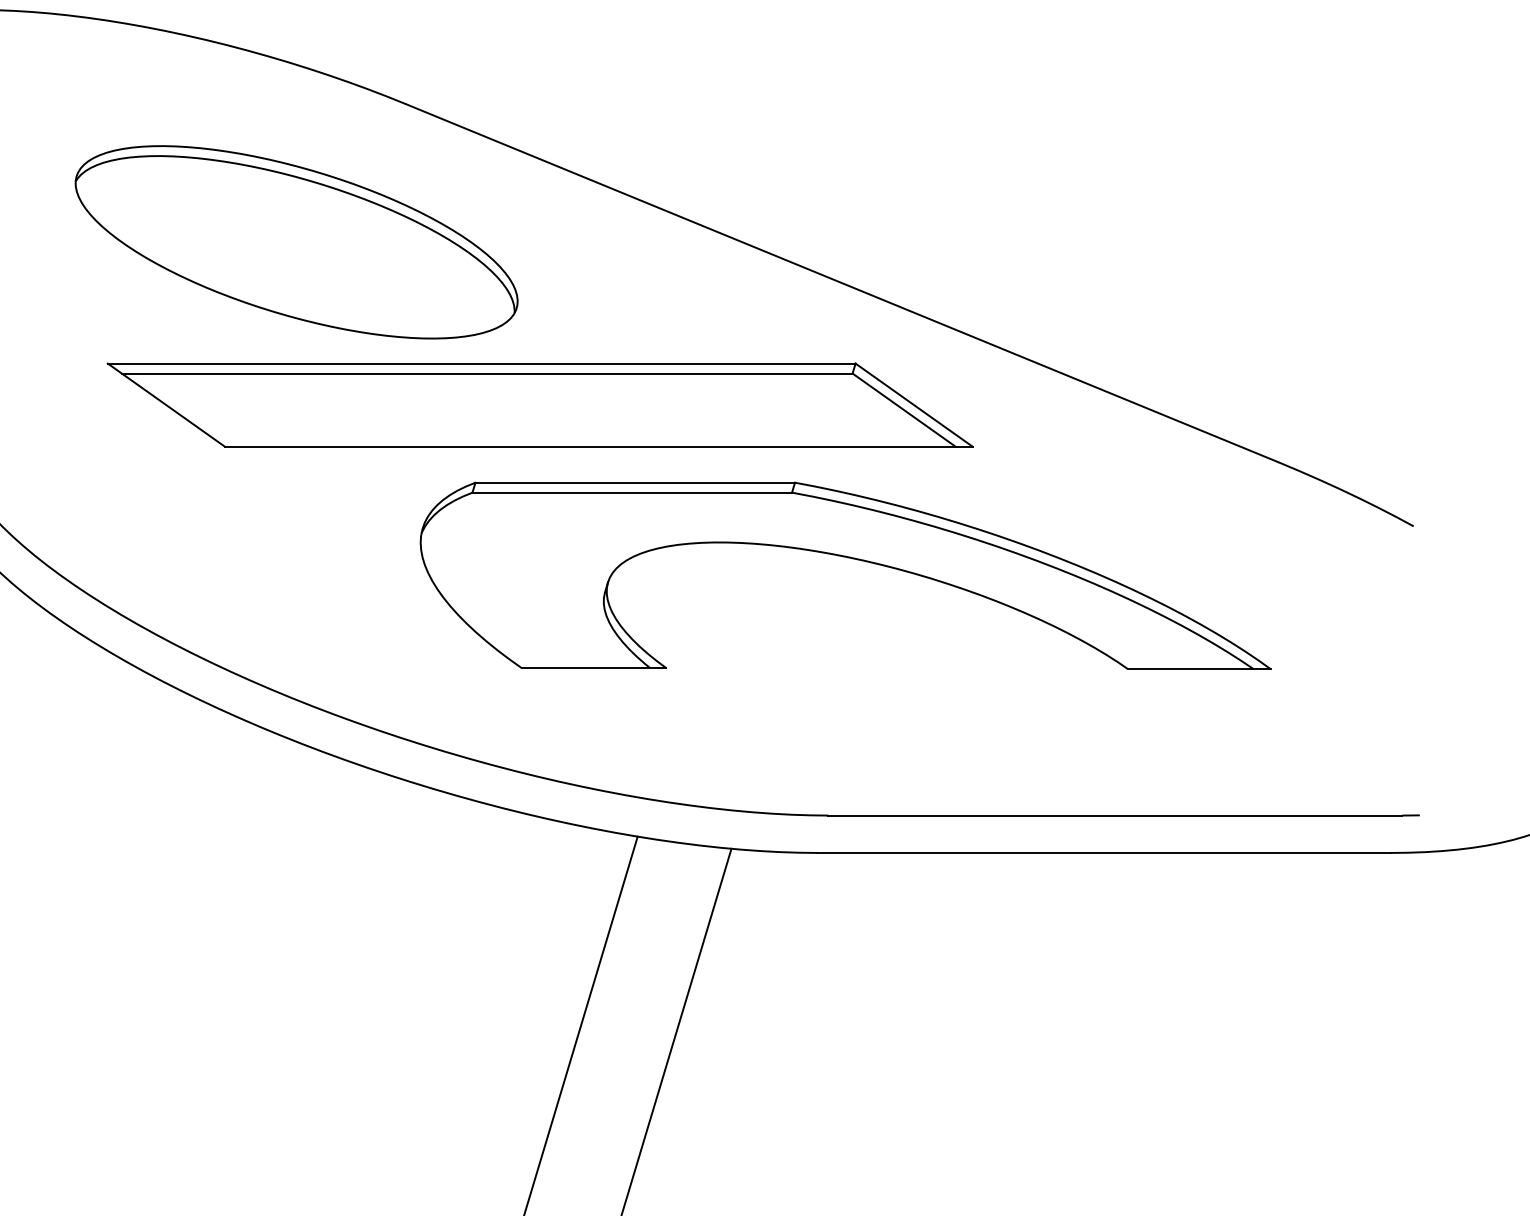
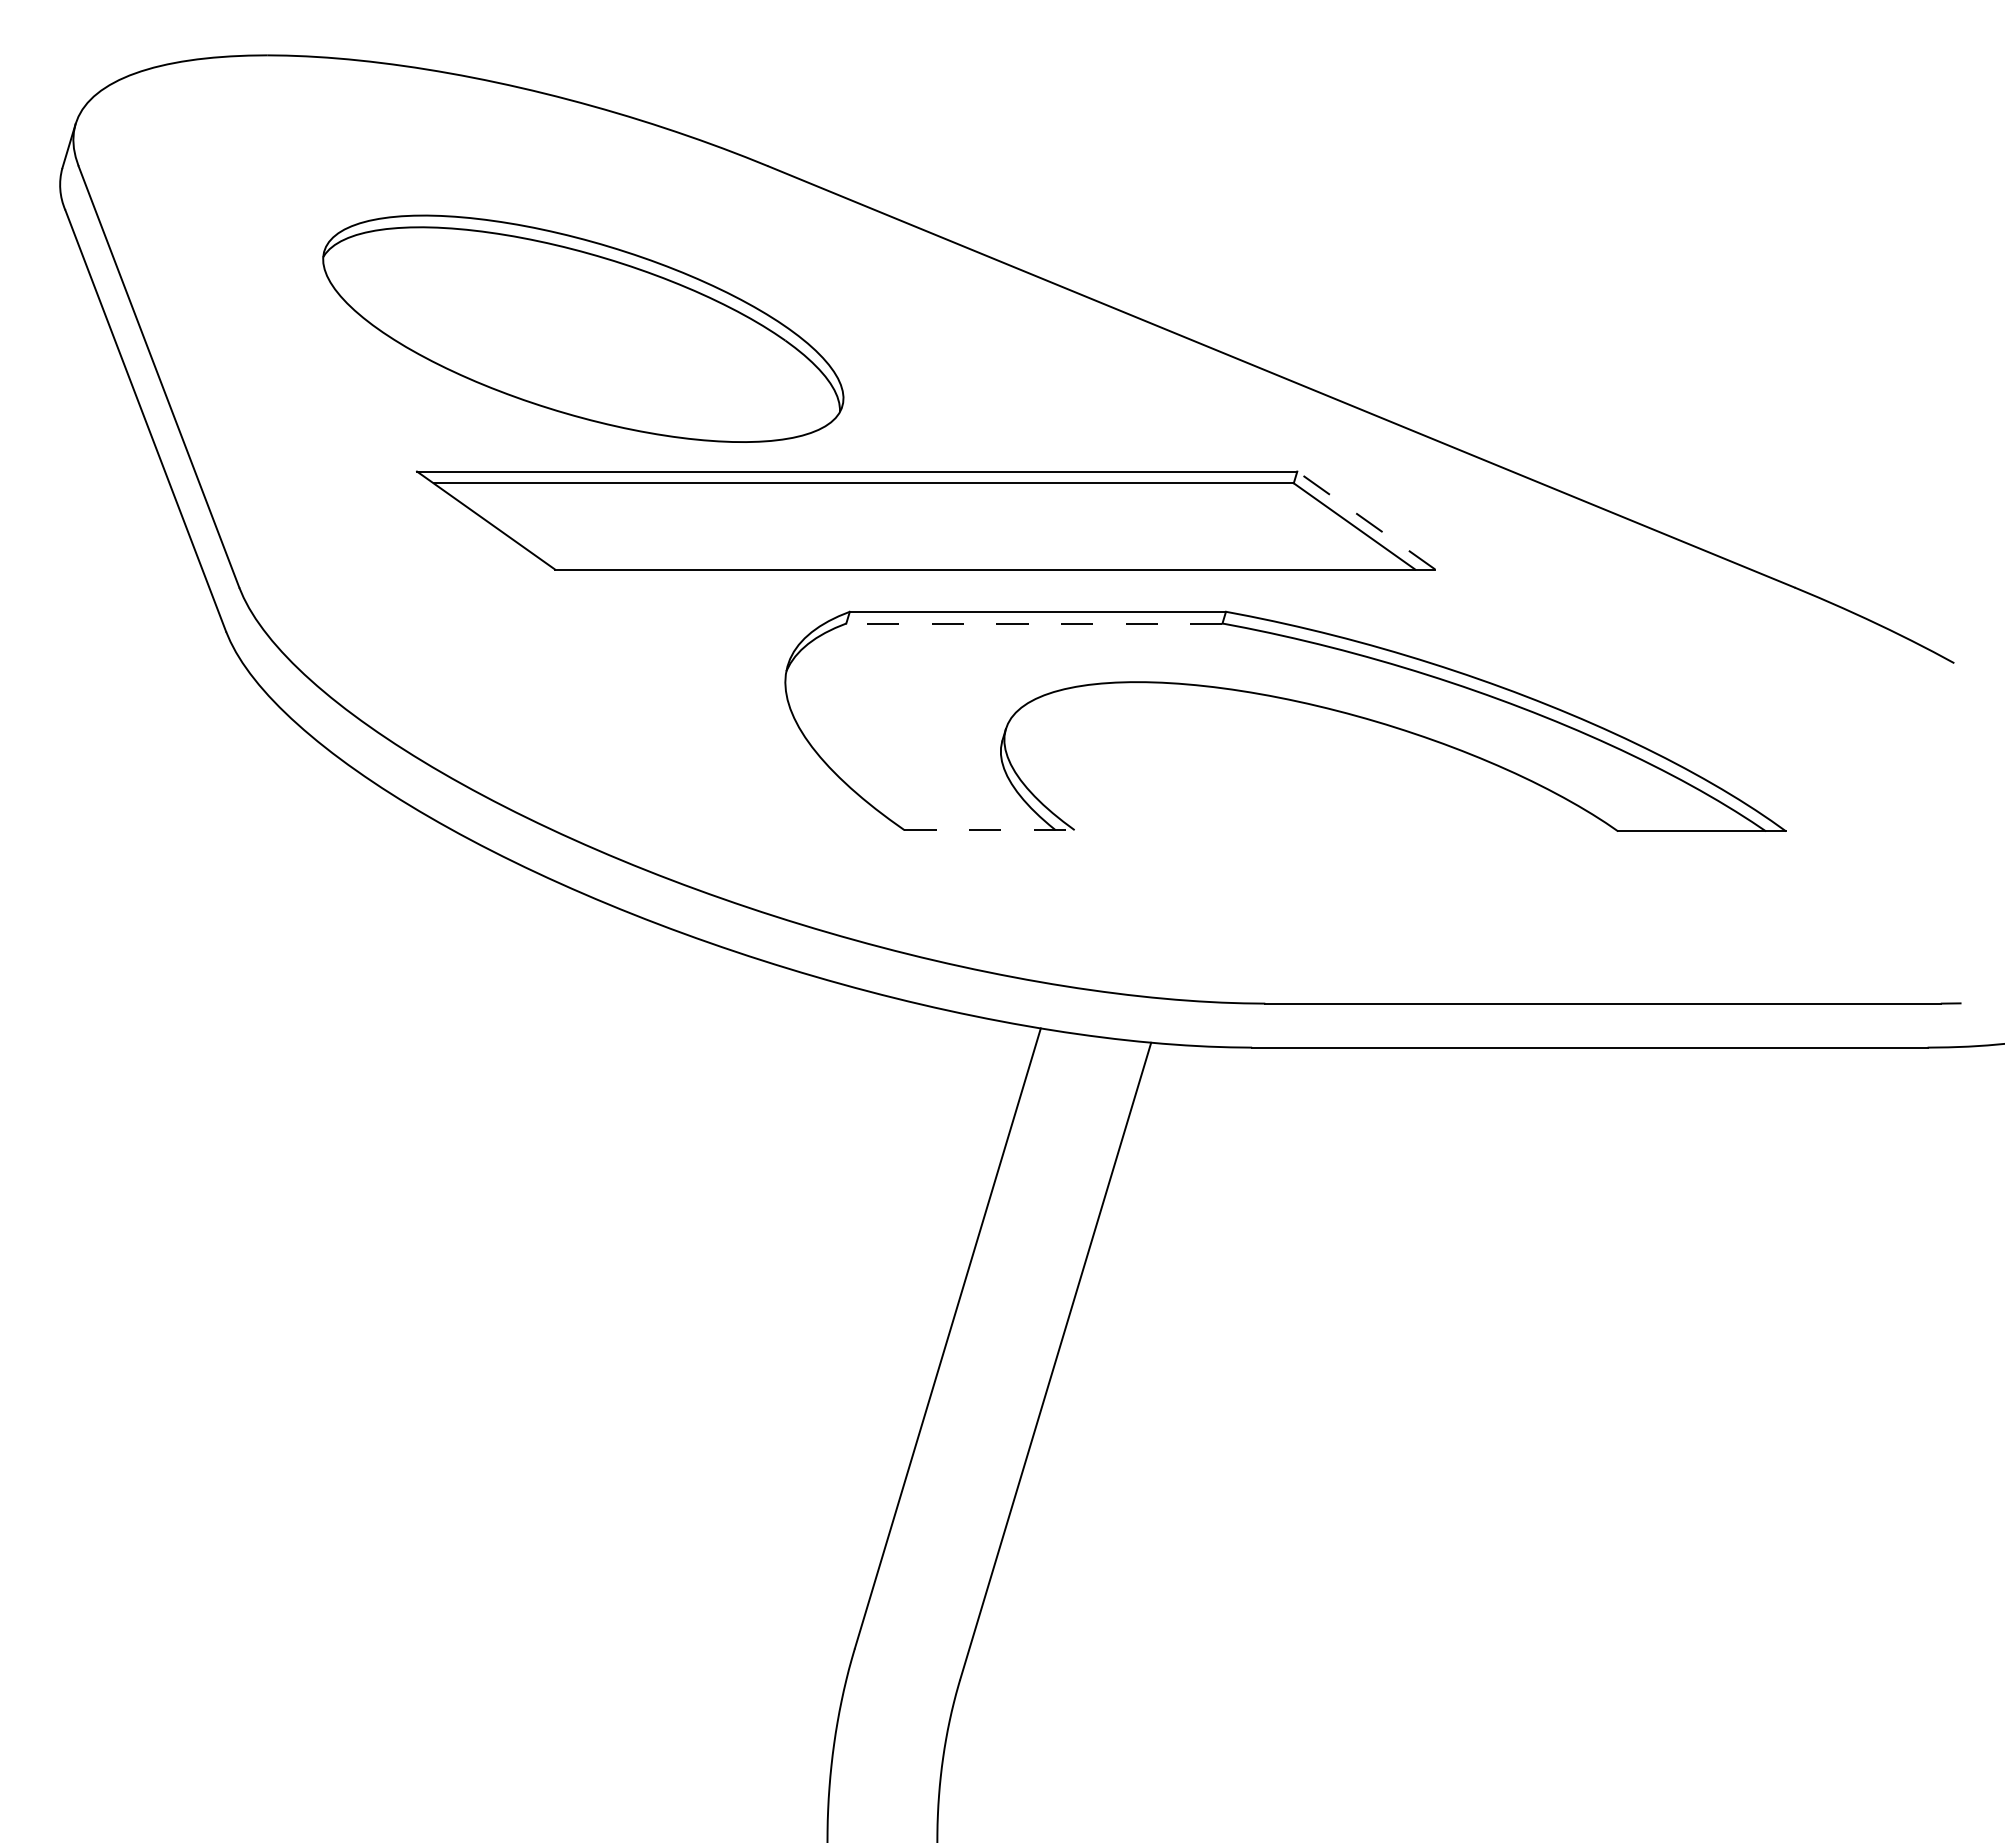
part: (296, 242) -> (583, 328), moved
line: (914, 405) -> (1366, 520), solid -> dashed
line: (631, 492) -> (1033, 623), solid -> dashed
line: (594, 668) -> (990, 830), solid -> dashed

